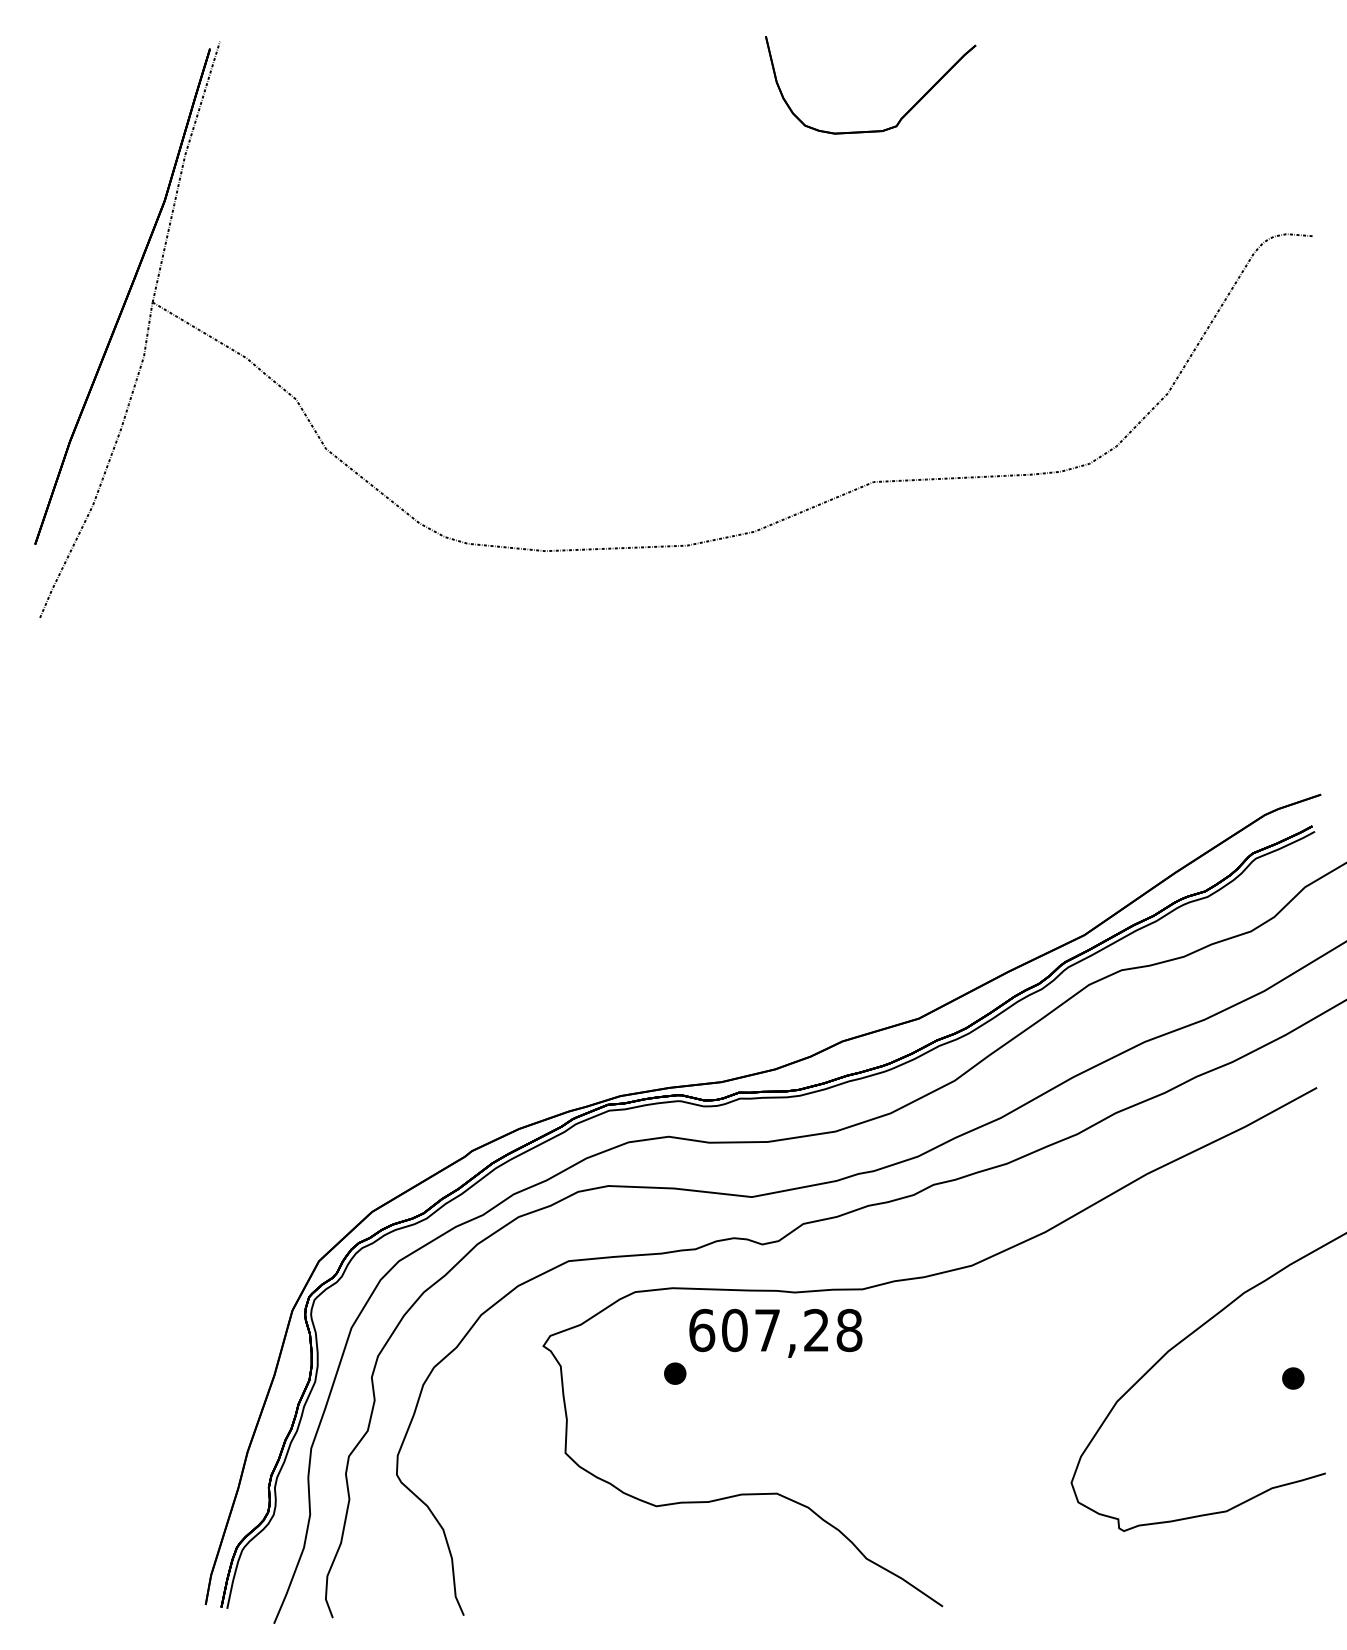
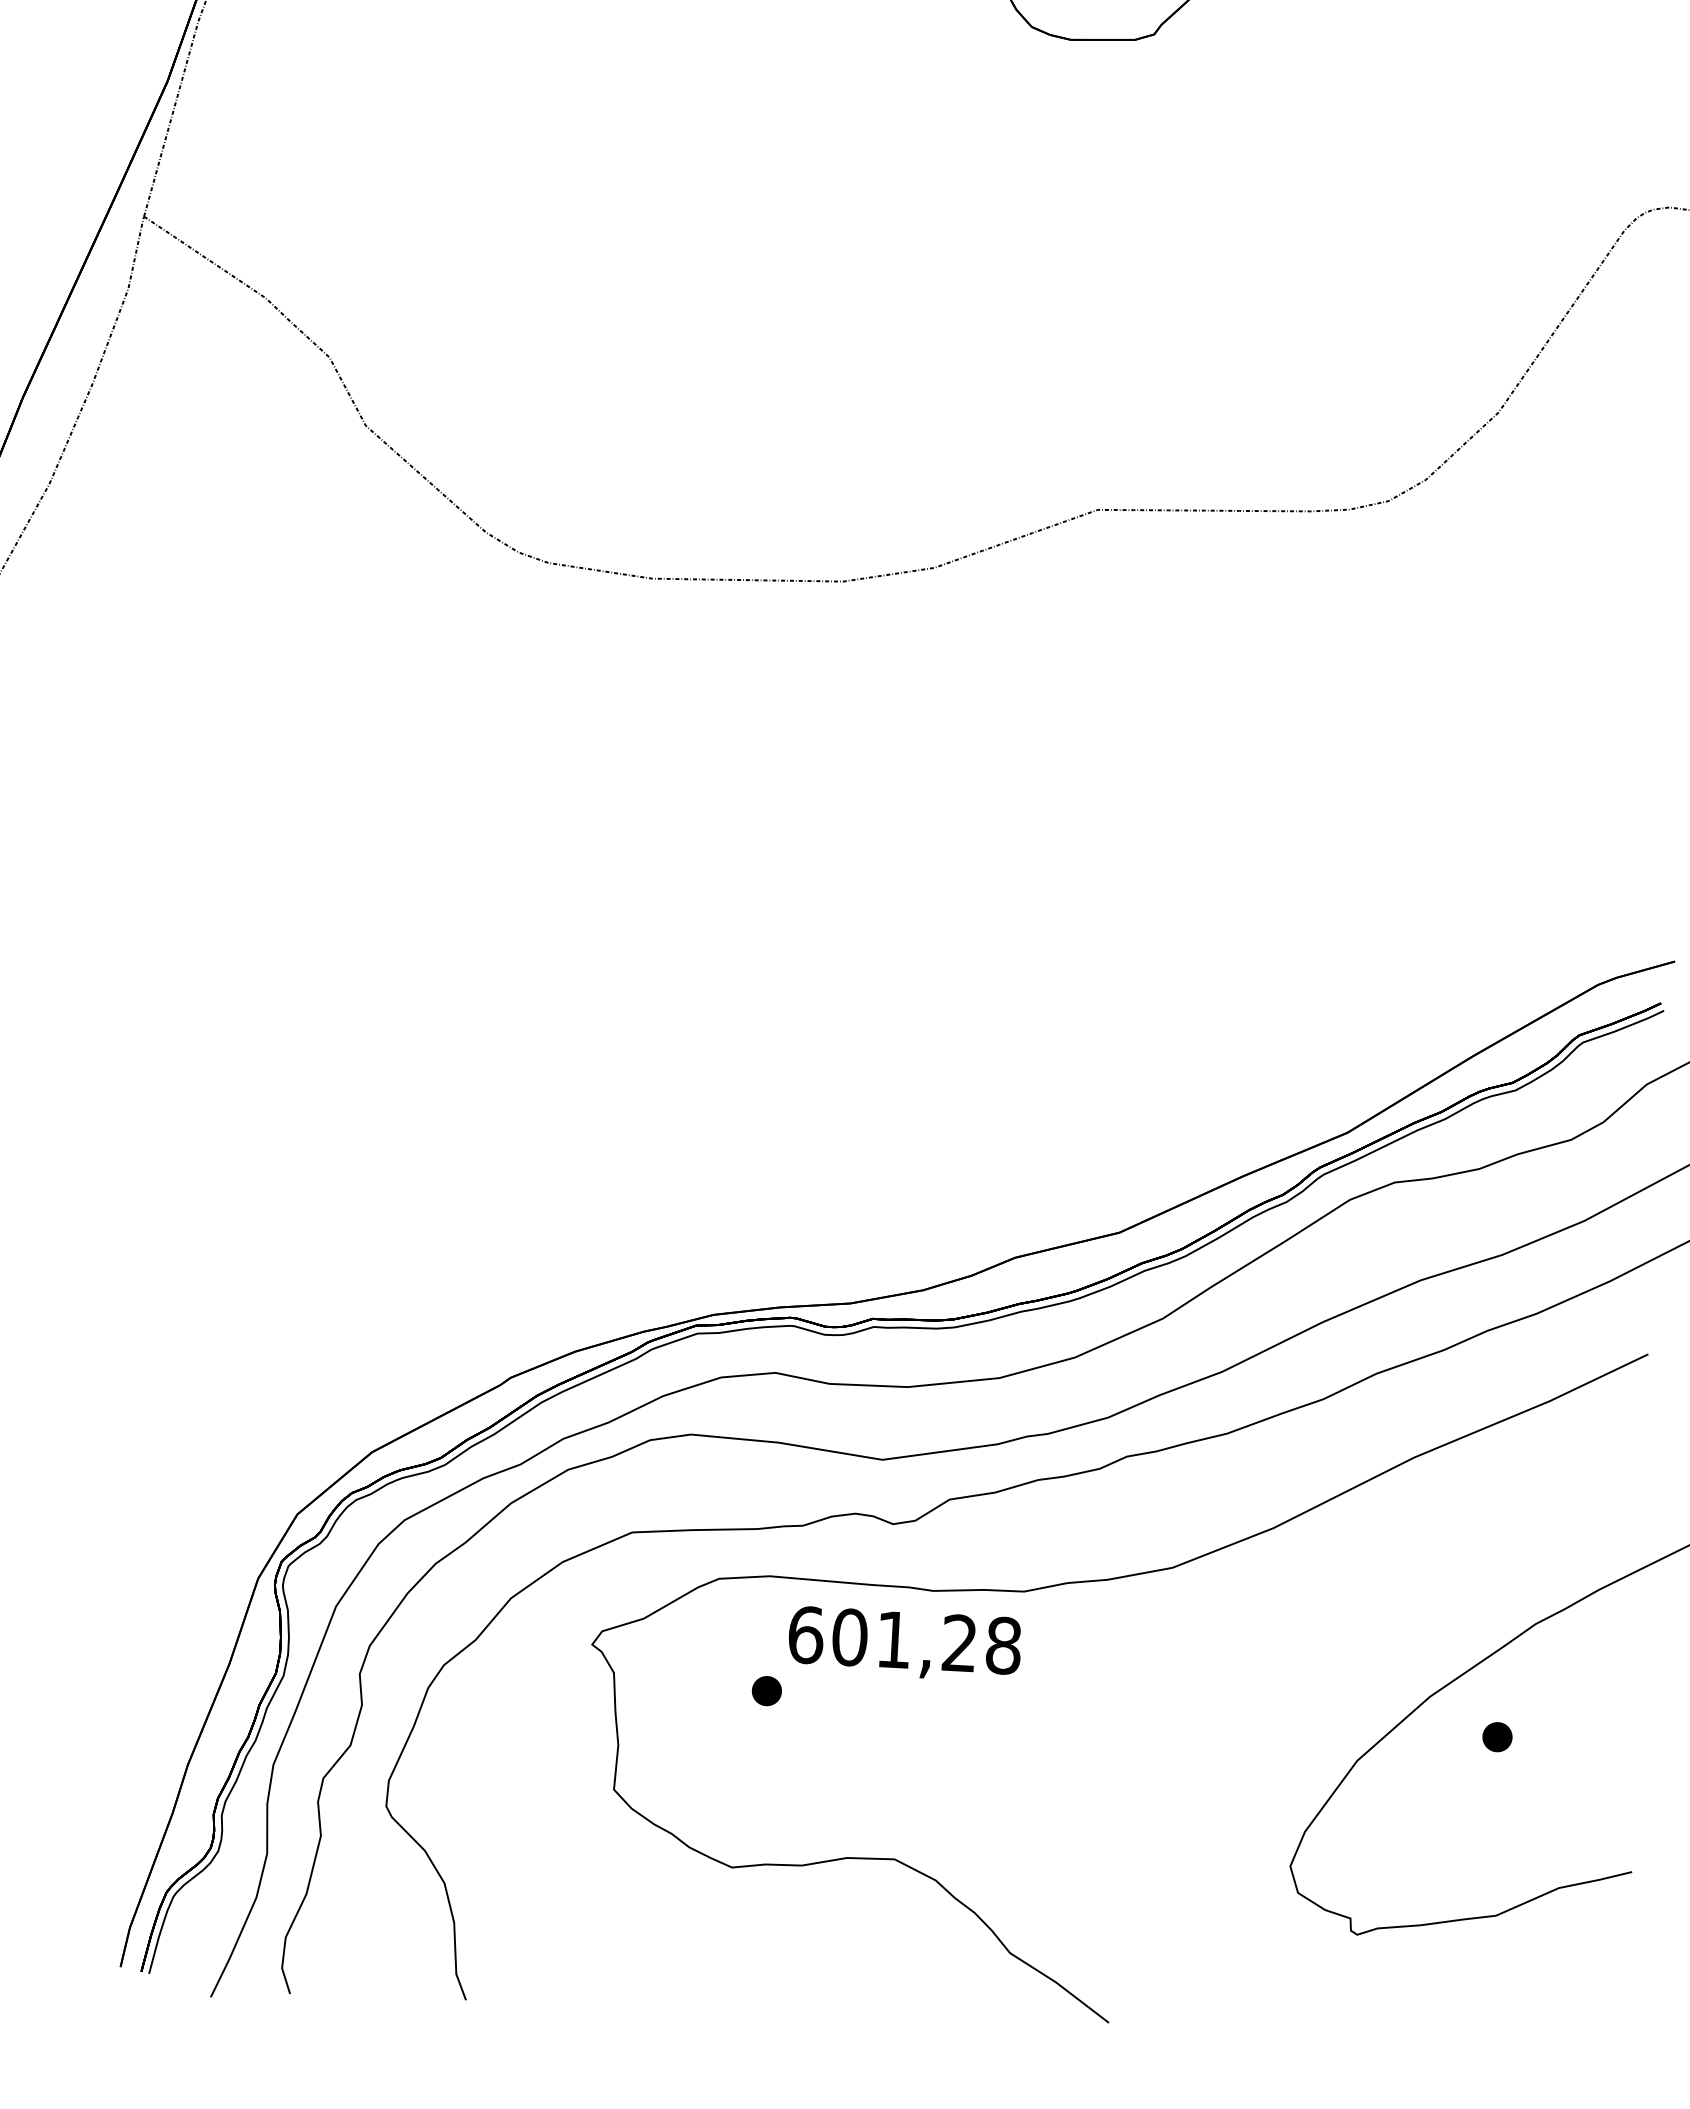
text: (767, 1330) -> (893, 1639), 607,28 -> 601,28
part: (1293, 1378) -> (1497, 1737), moved

